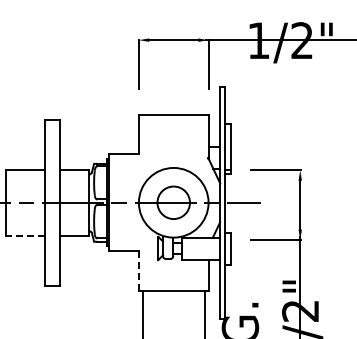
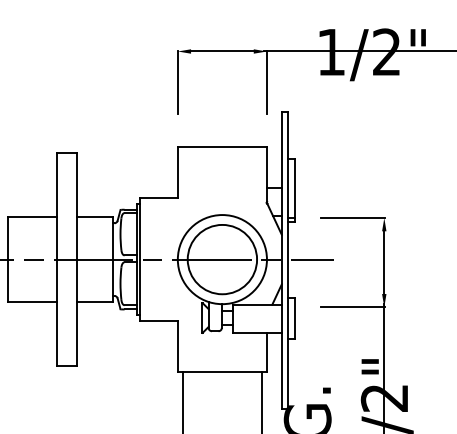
circle: (173, 202) -> (222, 259), size x1.67
line: (24, 235) -> (31, 301), dashed -> solid
line: (138, 270) -> (177, 346), dashed -> solid

